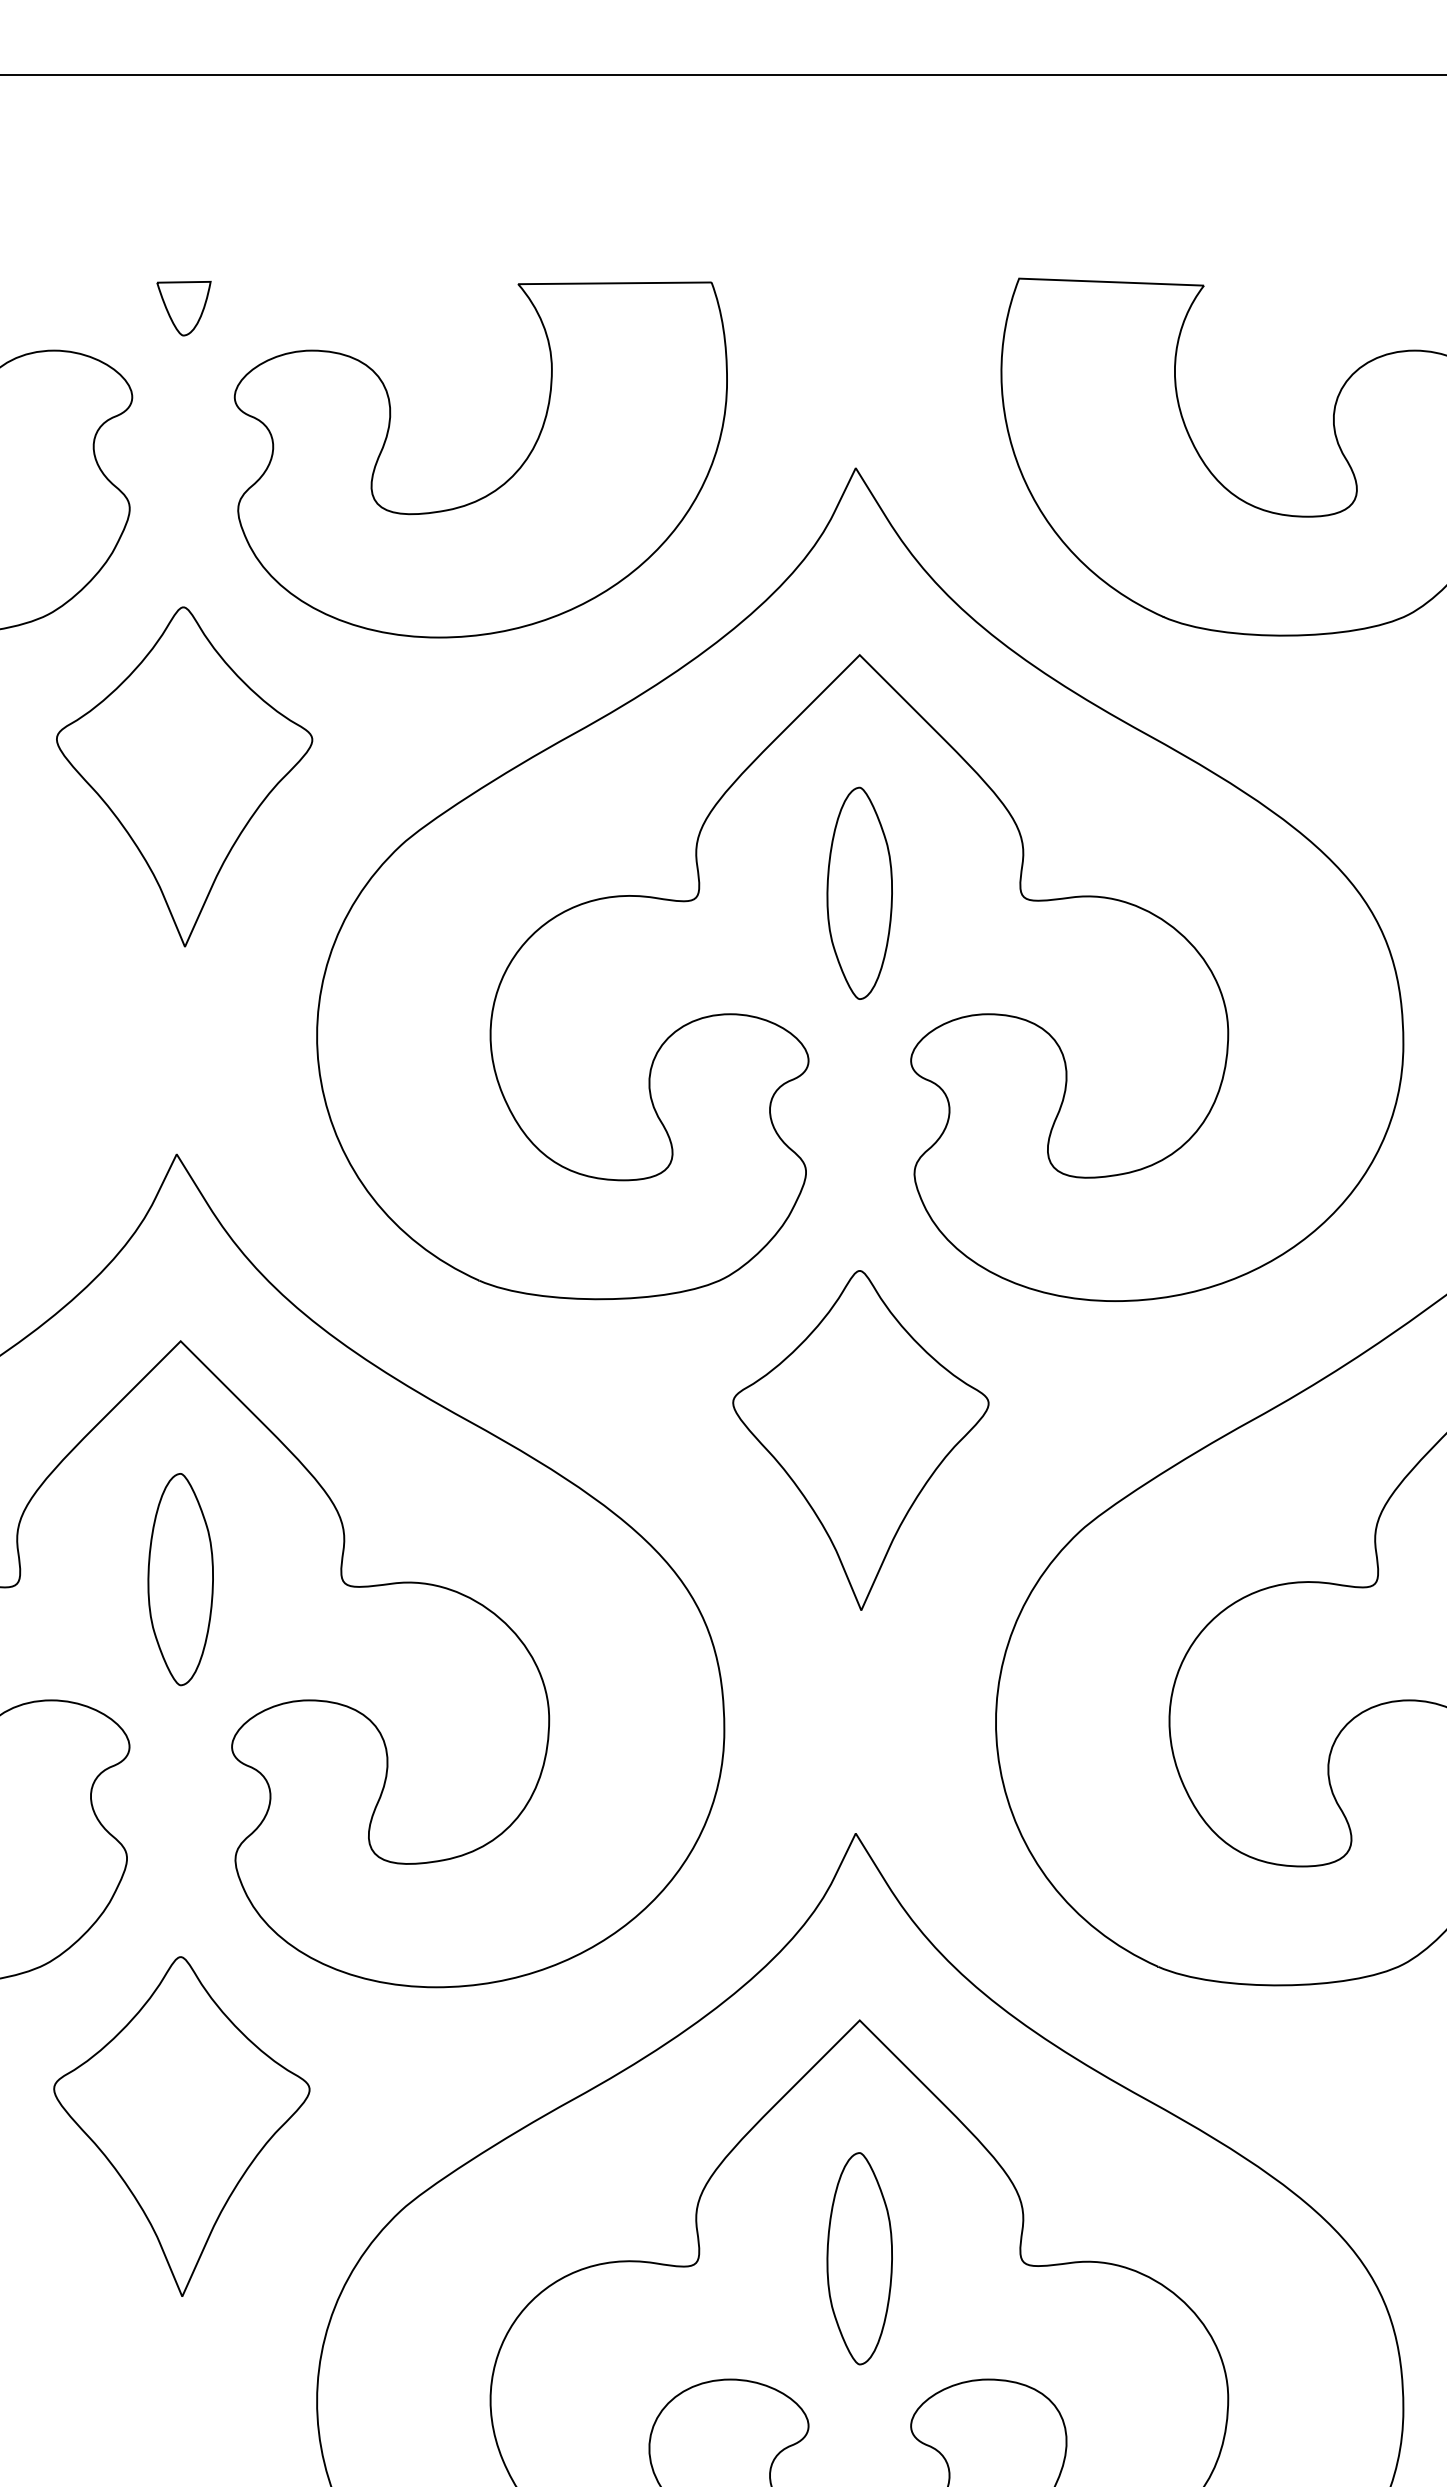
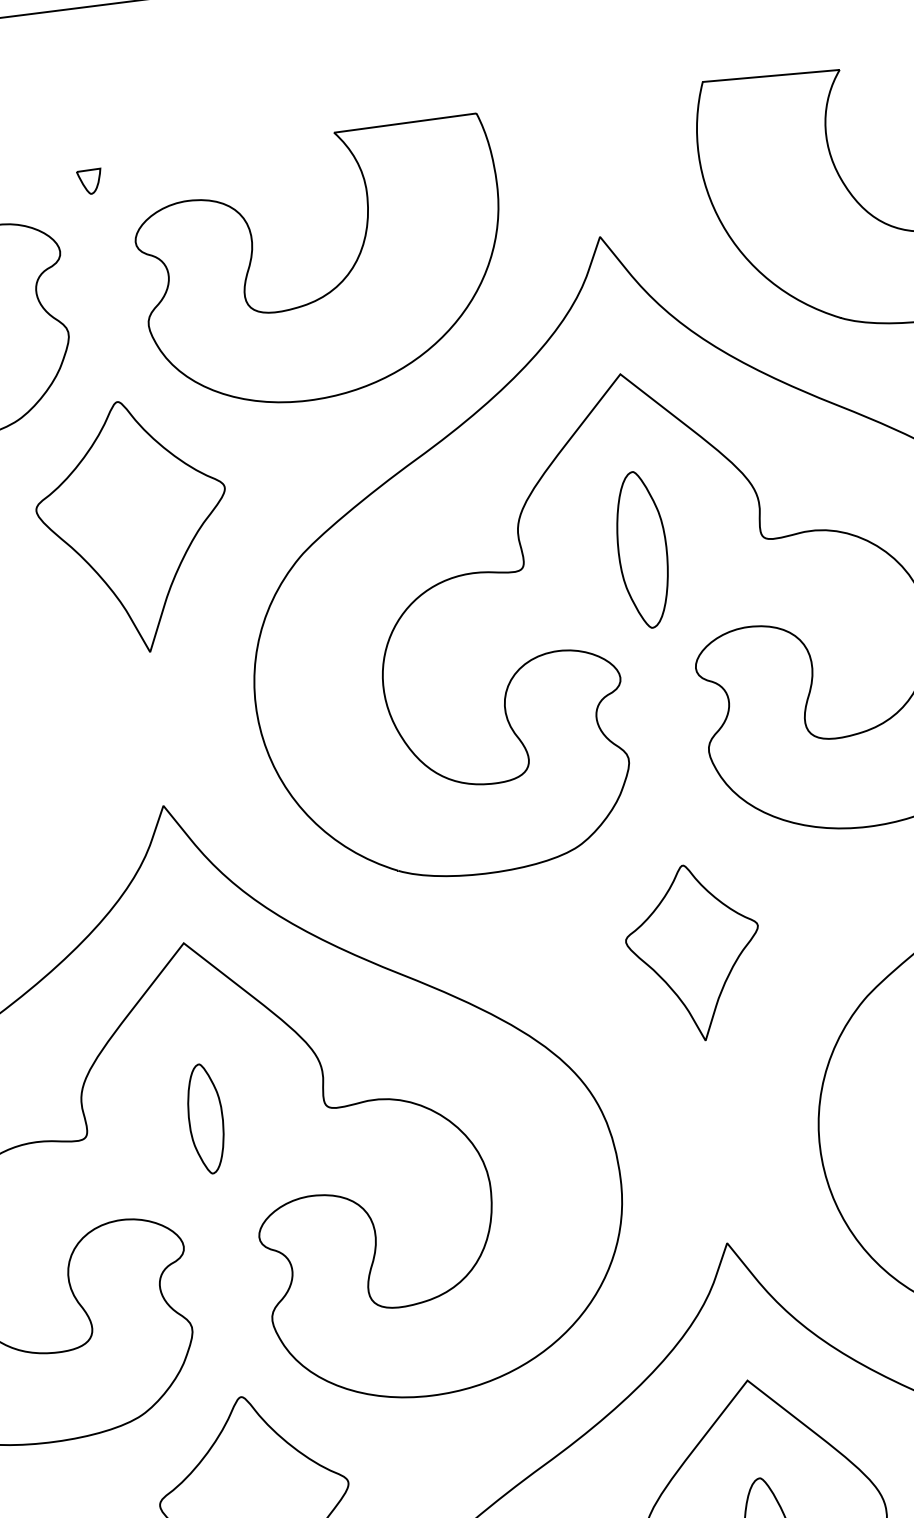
part: (183, 308) -> (89, 181), size x0.6
part: (860, 1440) -> (694, 953), size x0.7
part: (180, 1579) -> (205, 1118), size x0.7

